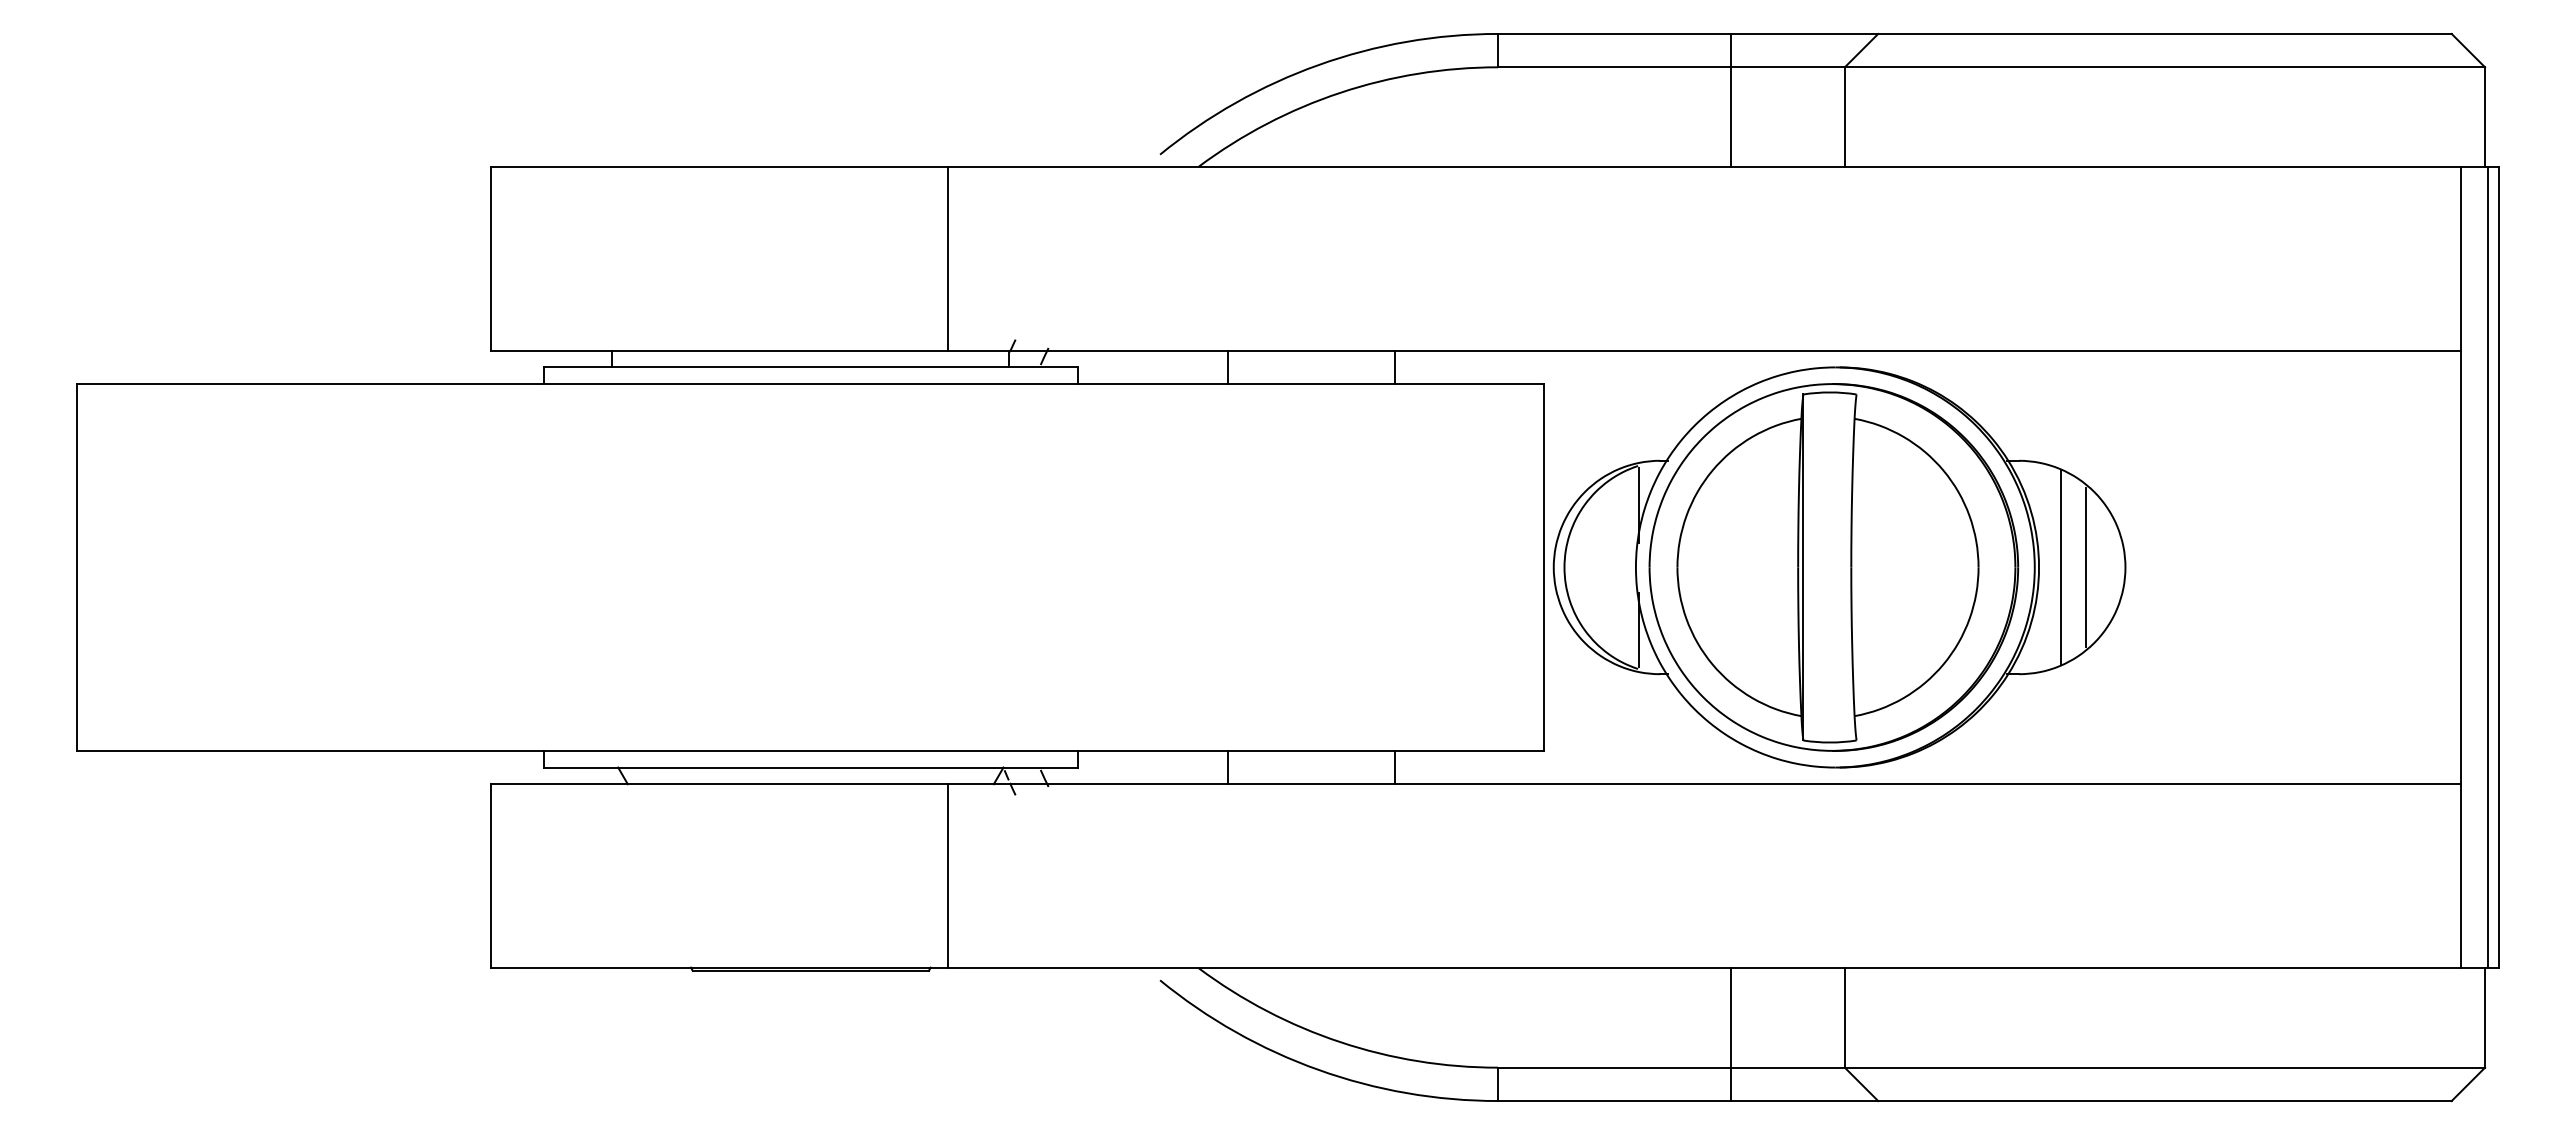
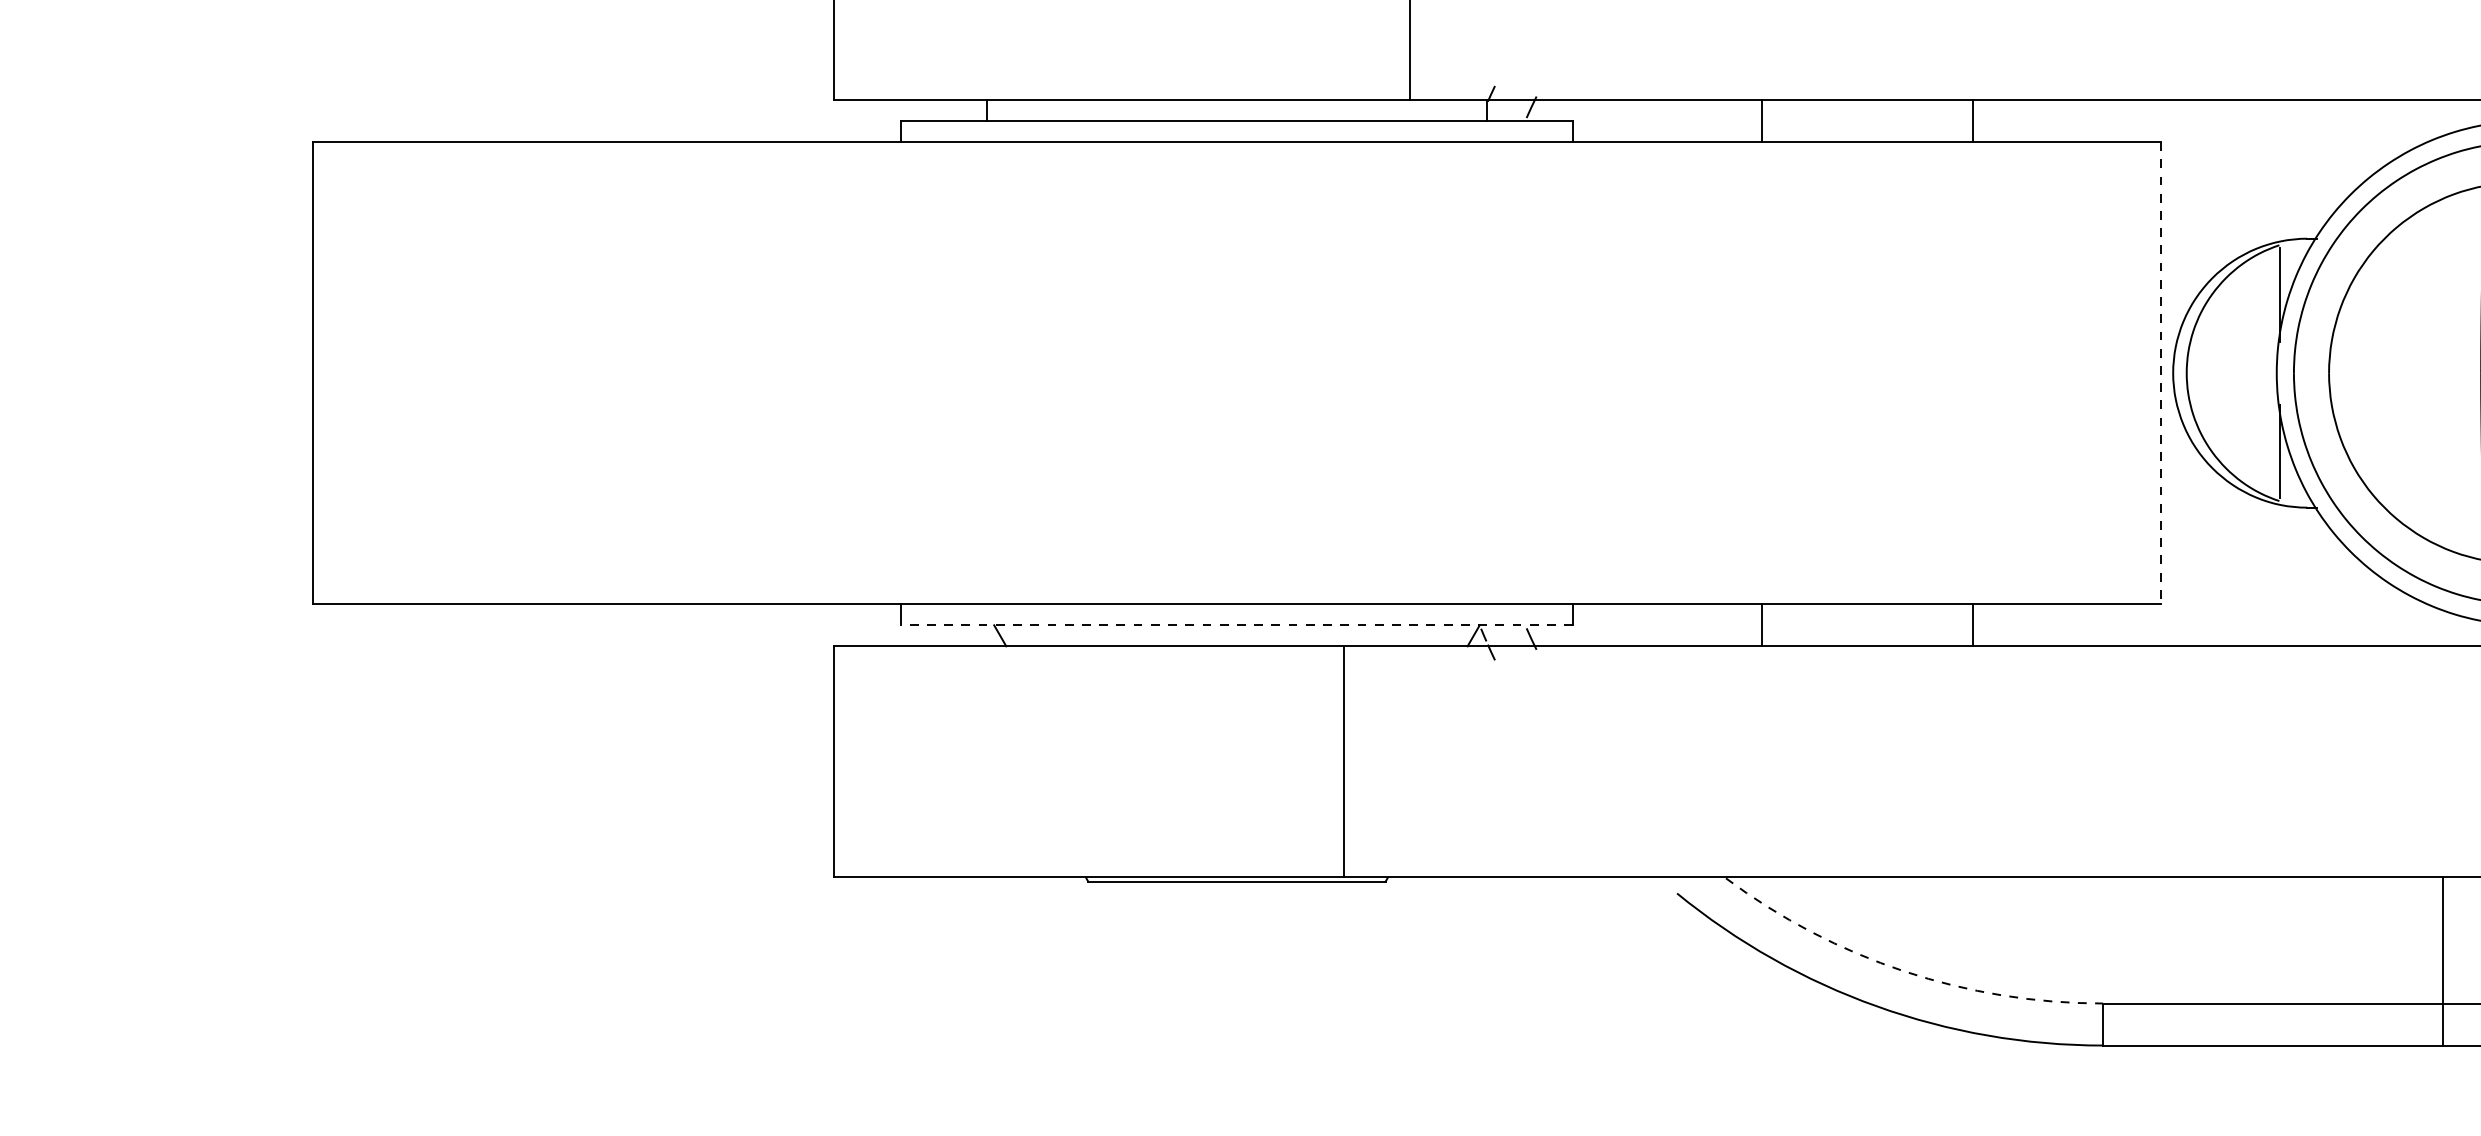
line: (1544, 567) -> (2161, 373), solid -> dashed
line: (810, 767) -> (1236, 625), solid -> dashed
line: (948, 875) -> (1344, 761), moved
line: (1731, 1034) -> (2442, 961), moved
arc: (1340, 1042) -> (1904, 971), solid -> dashed

